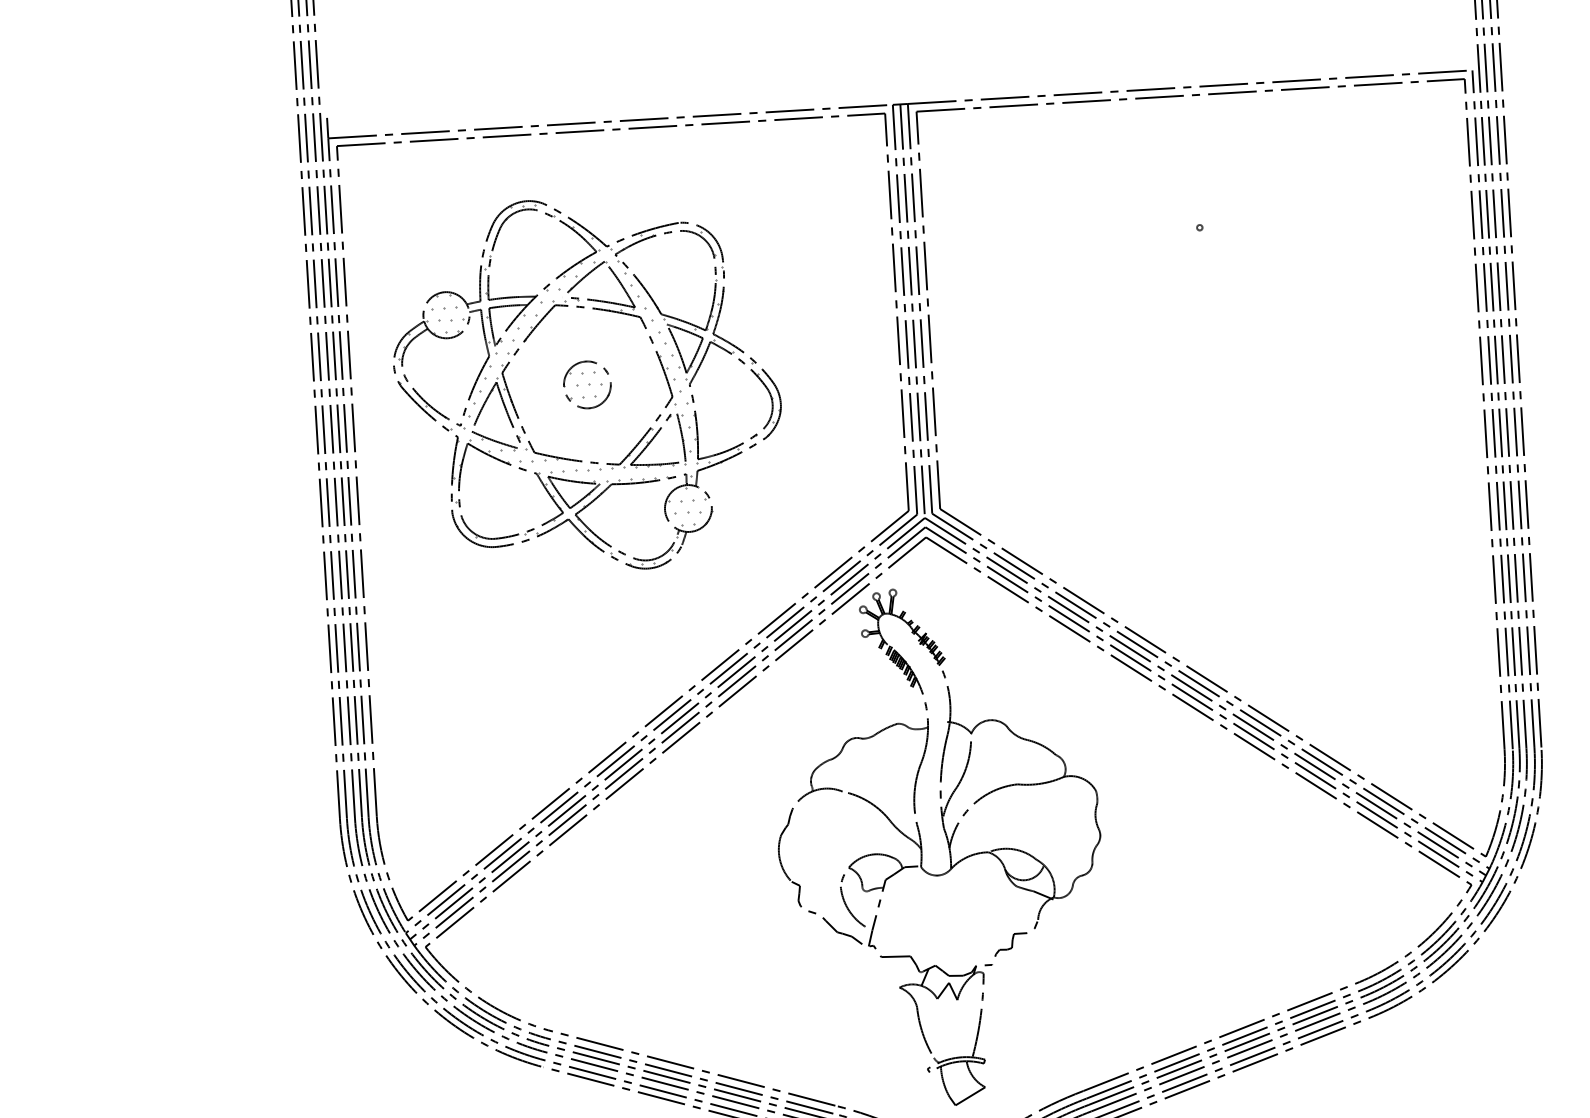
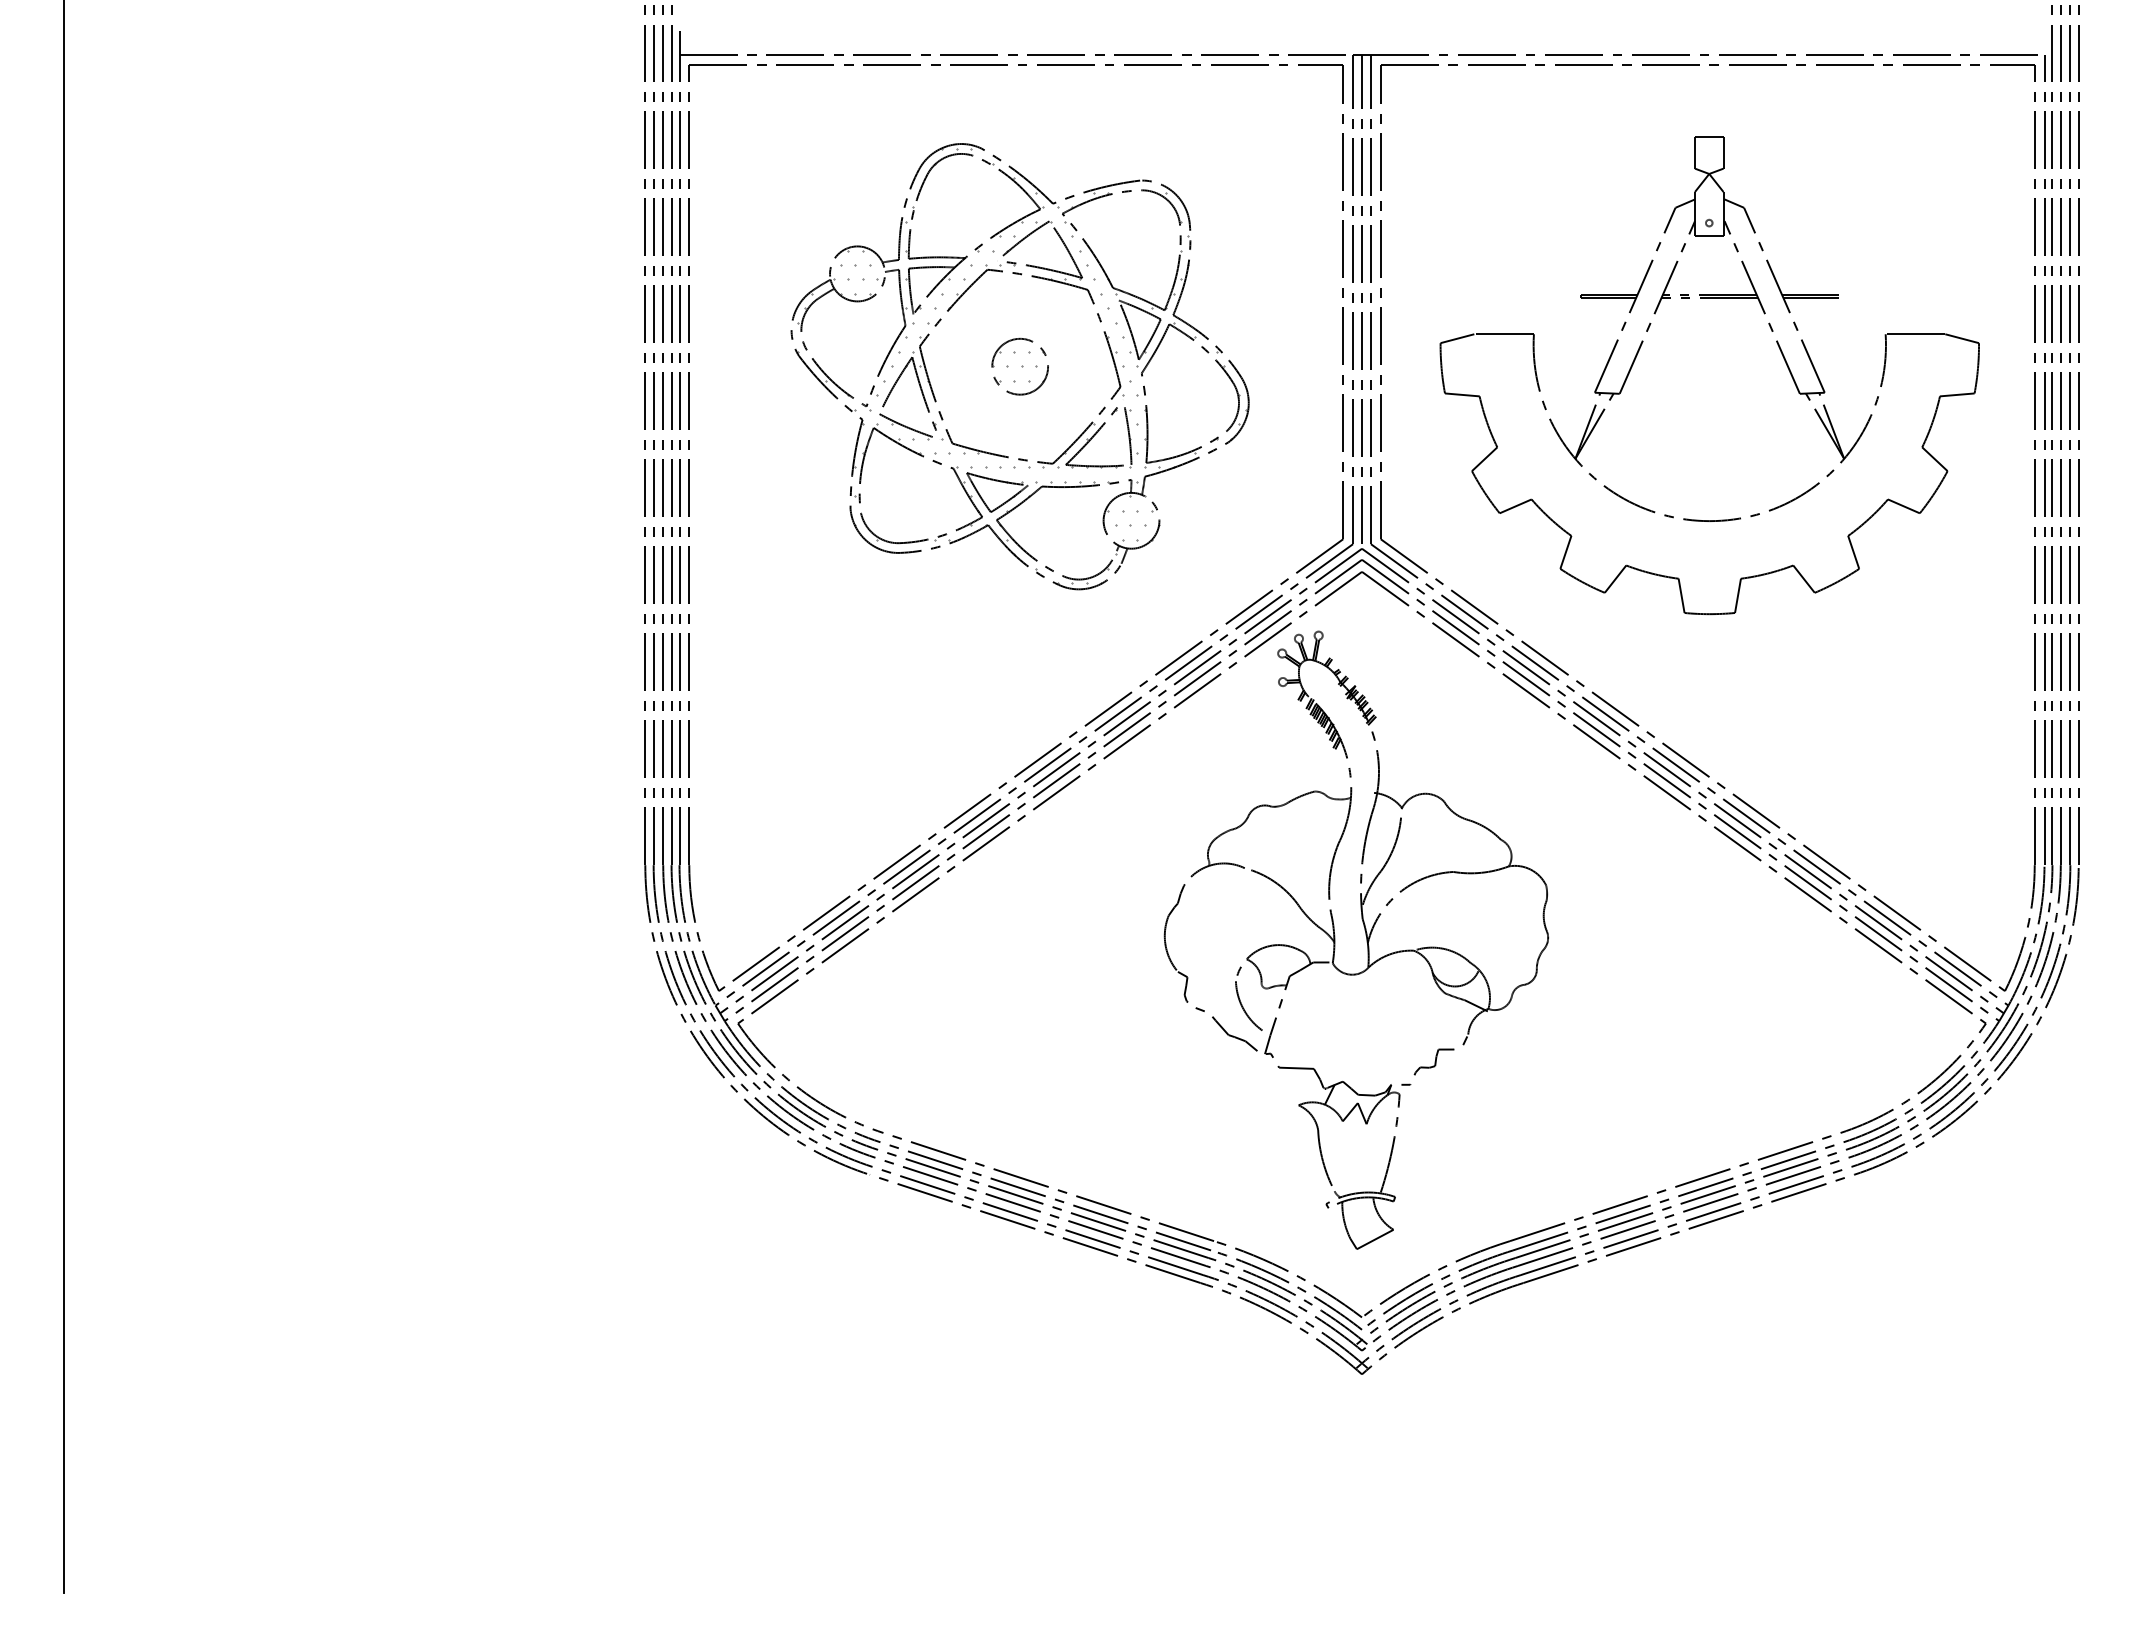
part: (1150, 331) -> (1643, 342), added
part: (586, 384) -> (1019, 366), moved

